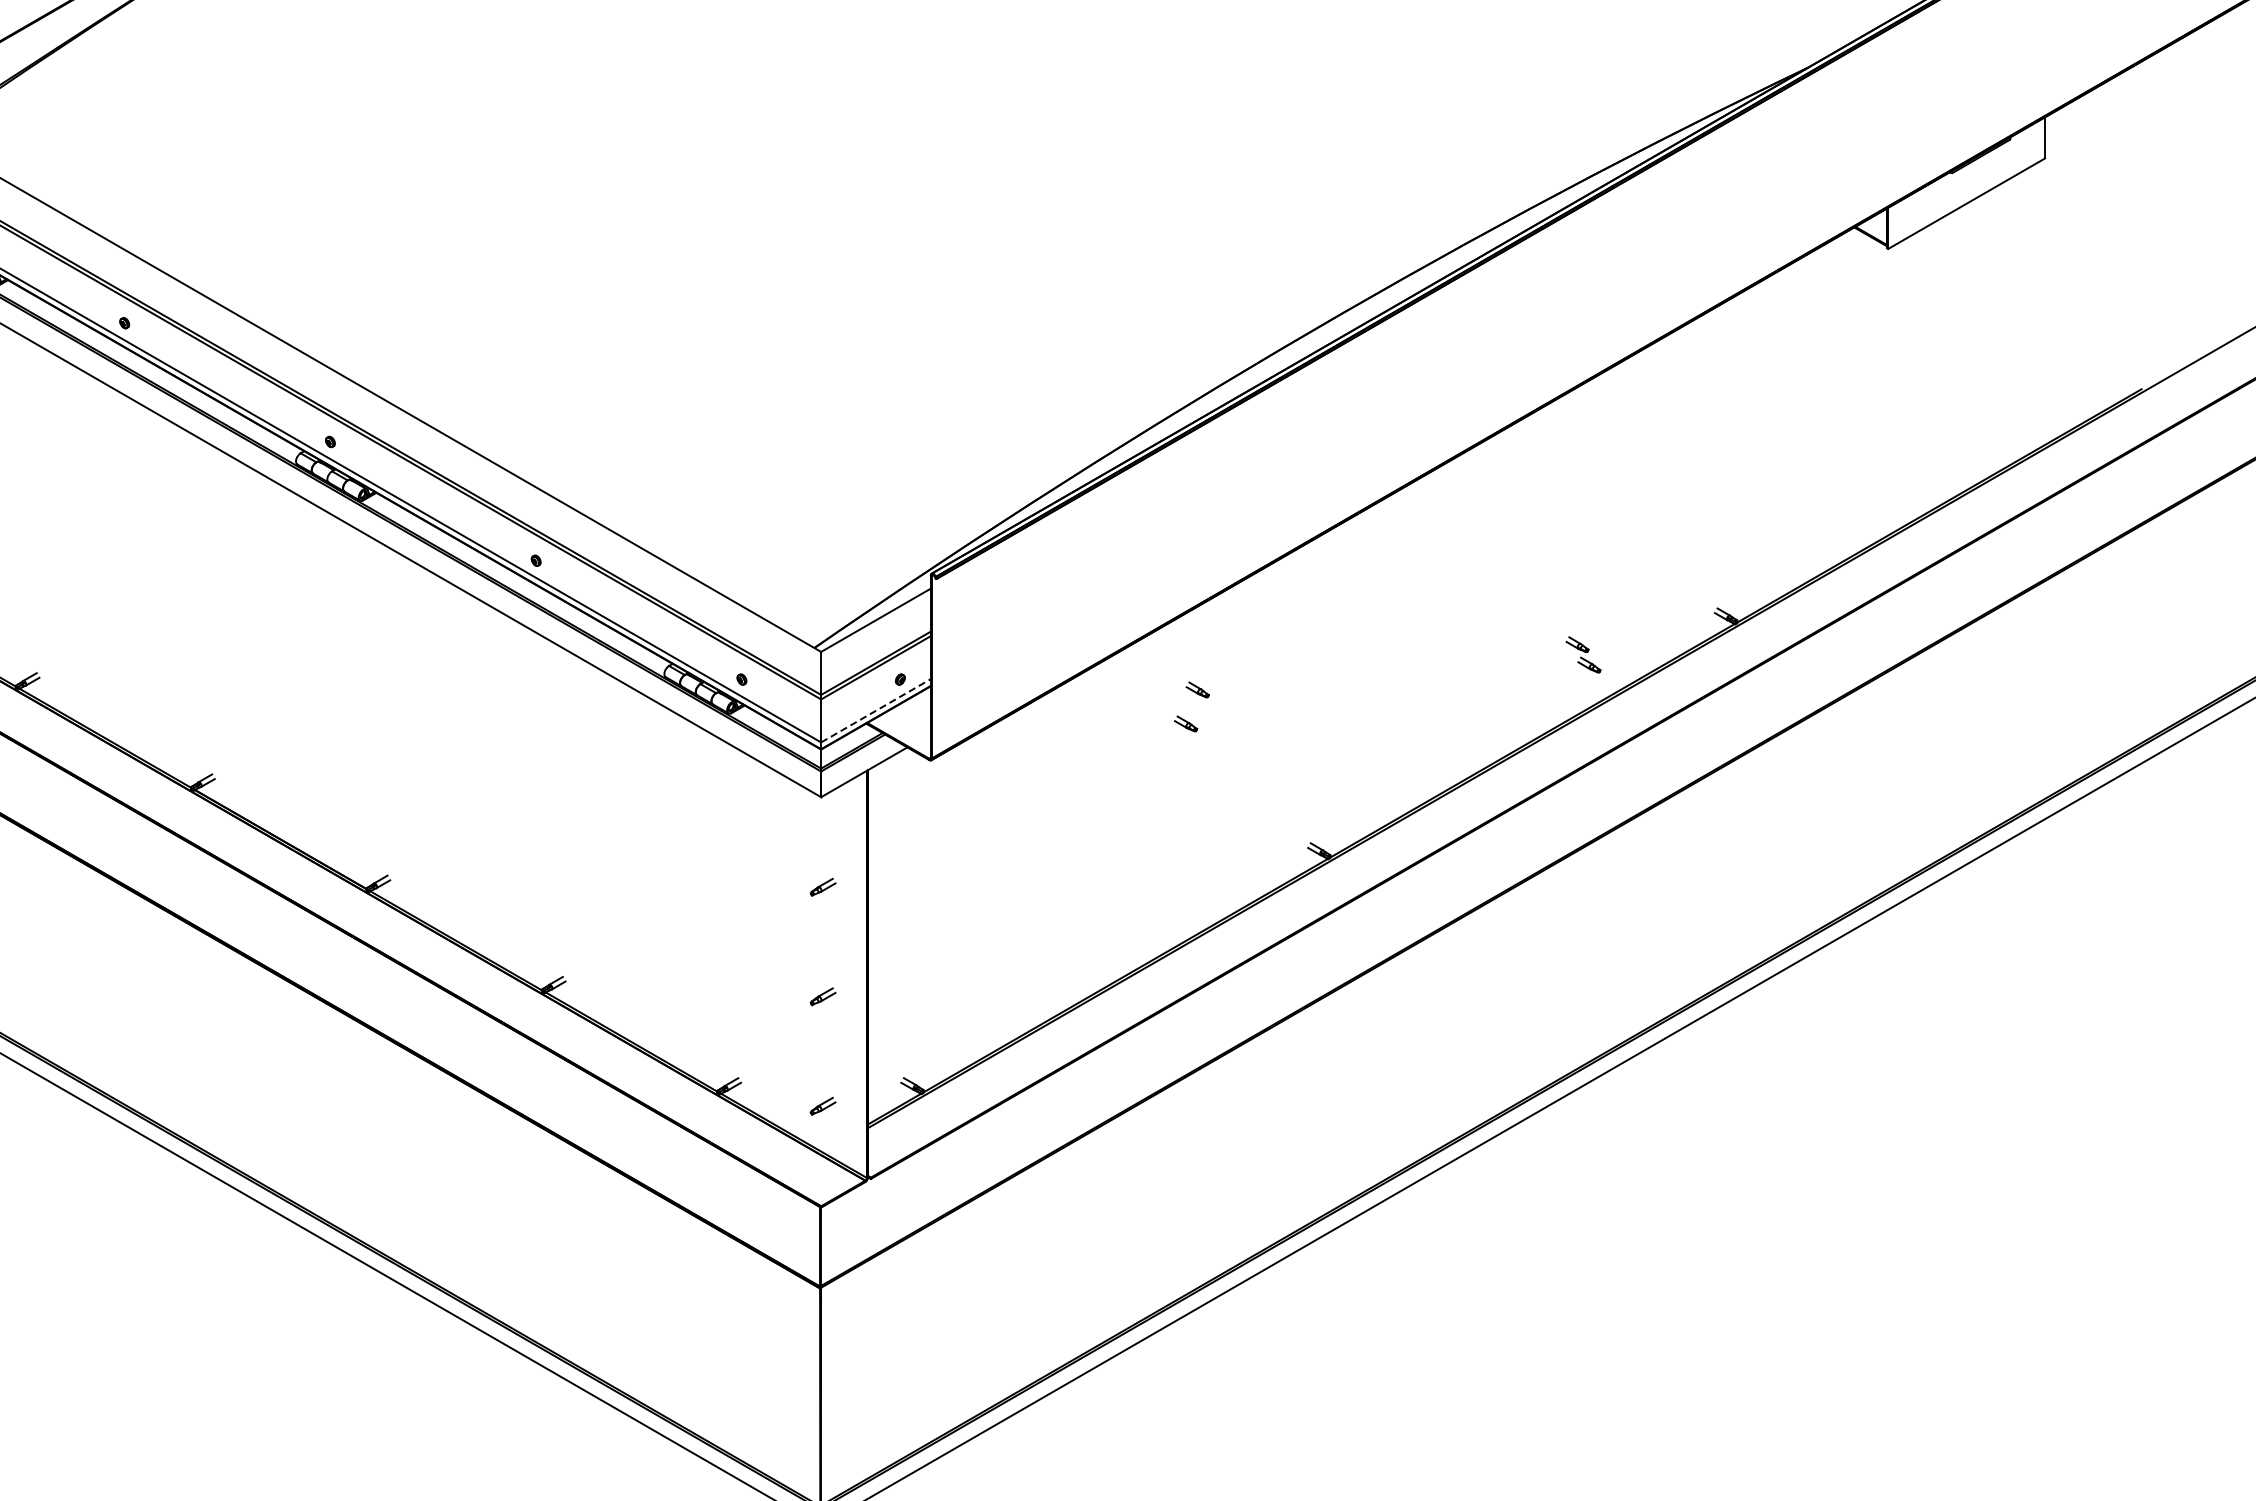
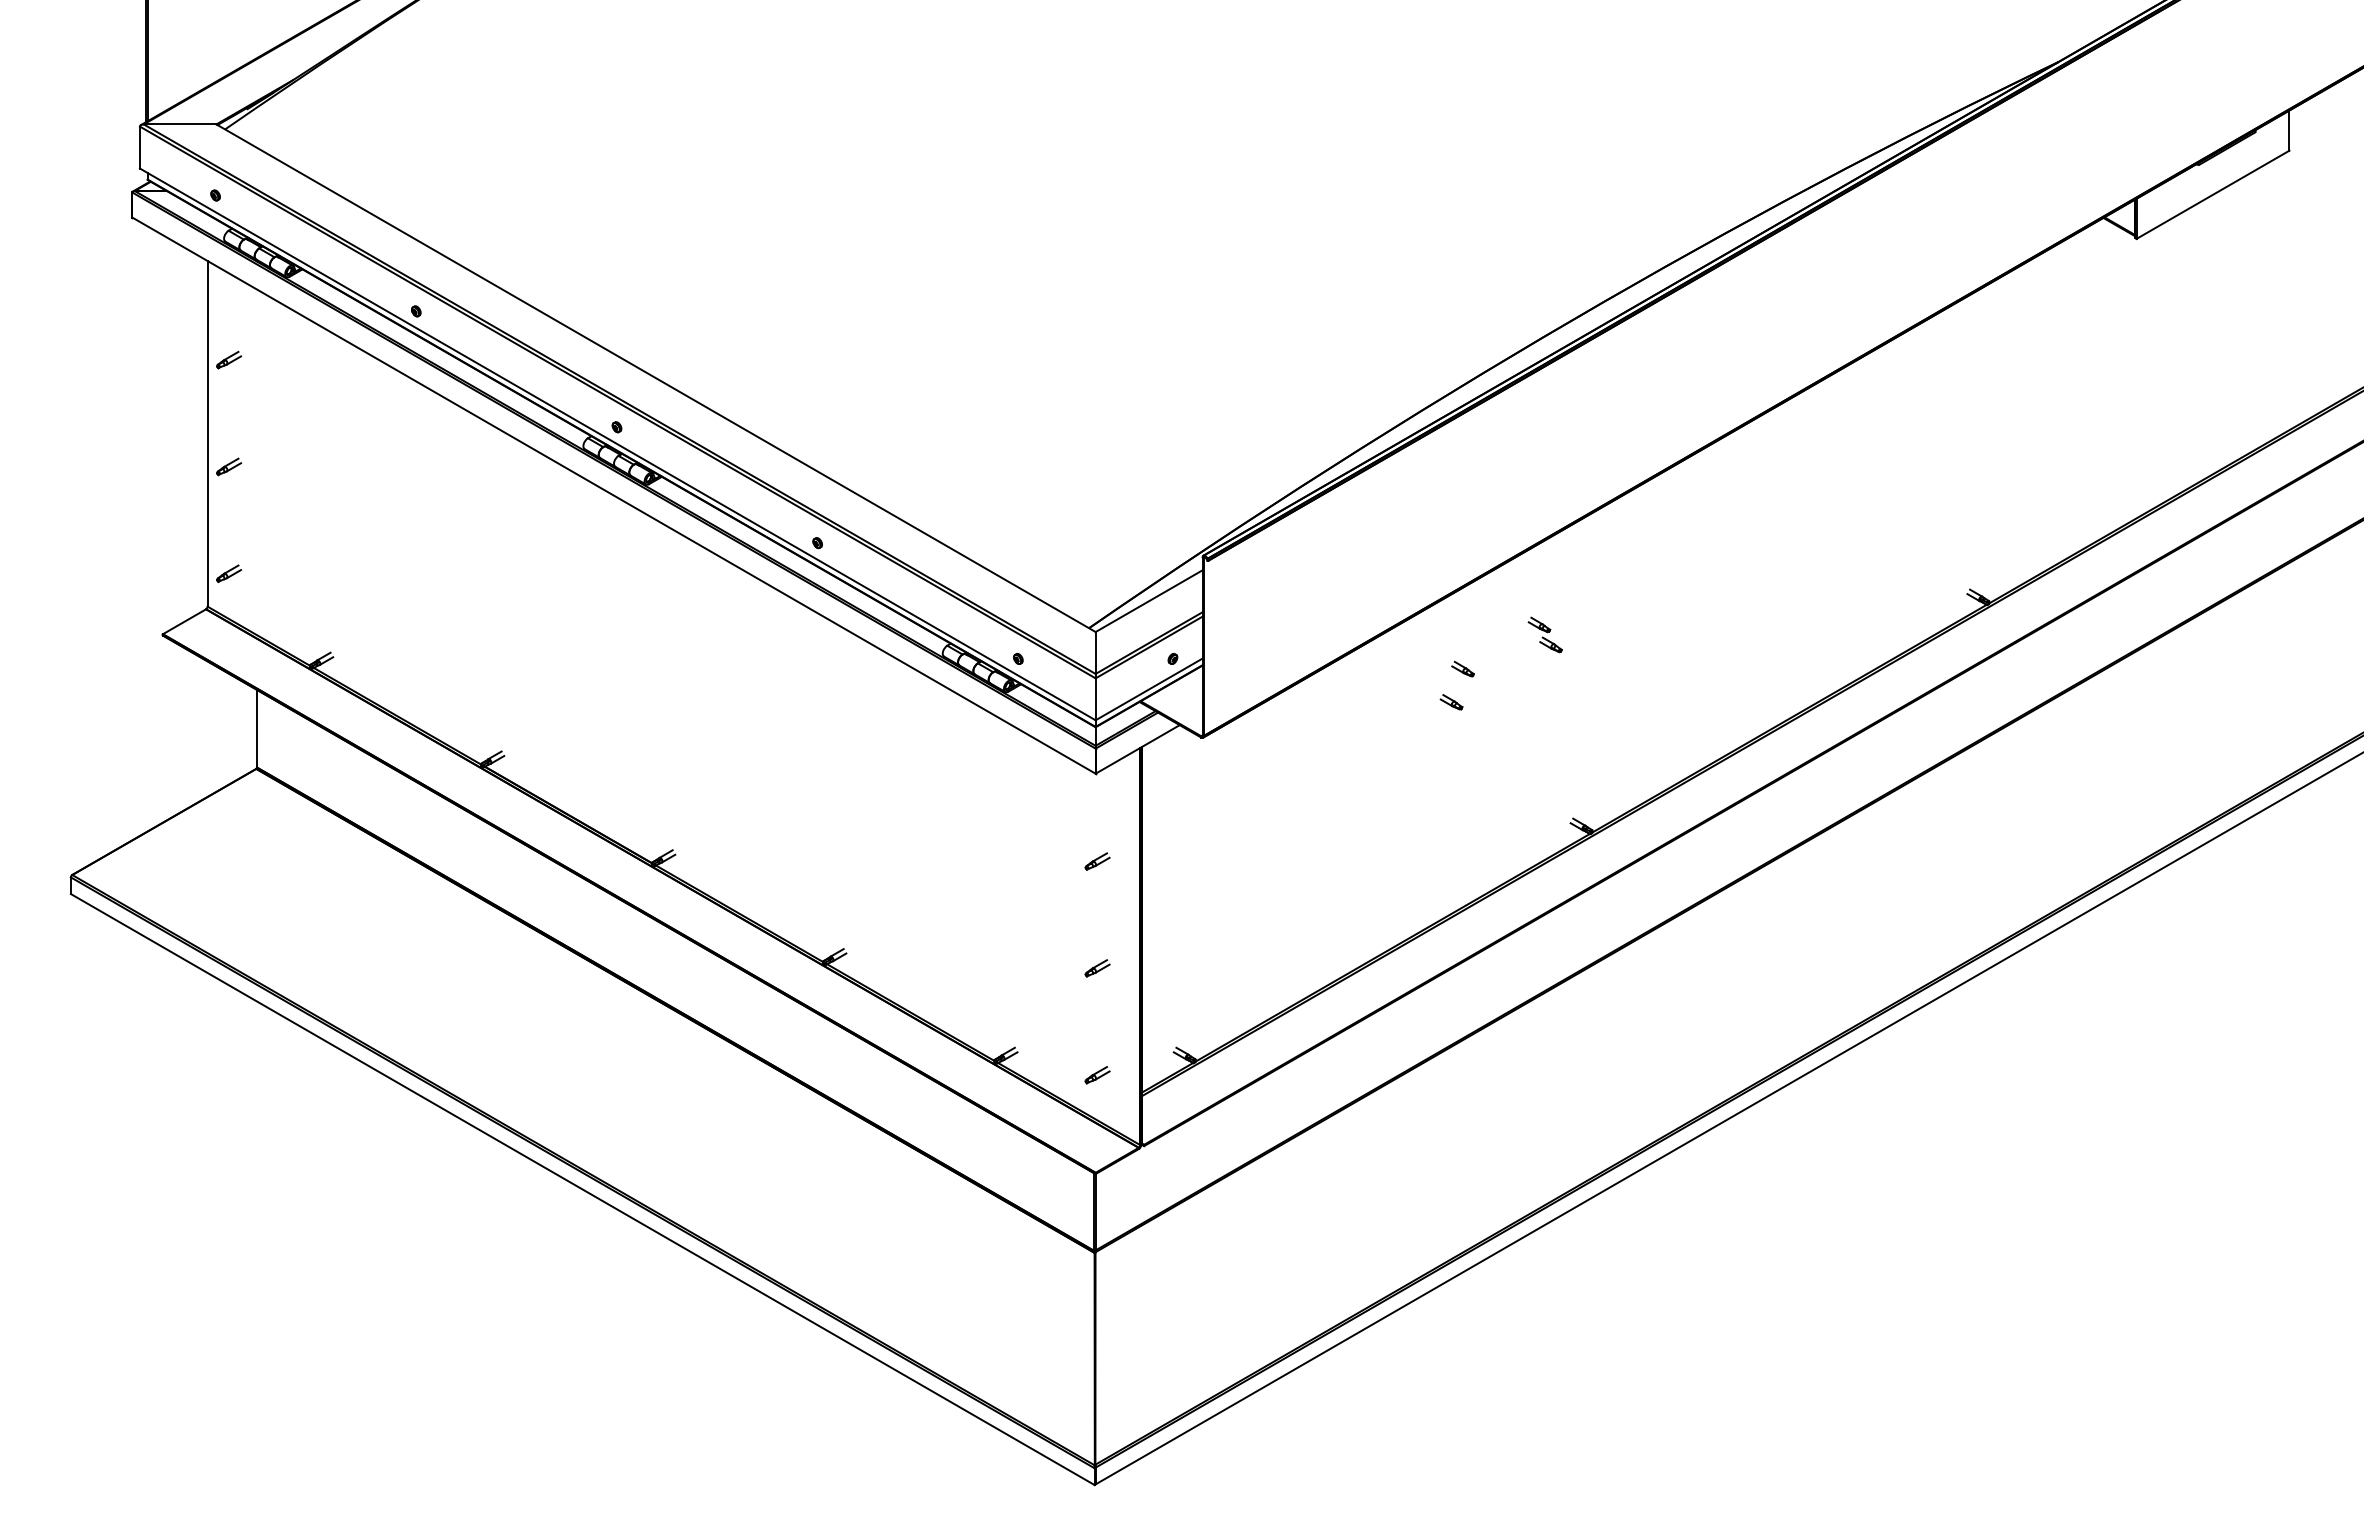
part: (1582, 654) -> (1544, 634), moved
line: (876, 710) -> (1149, 689), dashed -> solid

